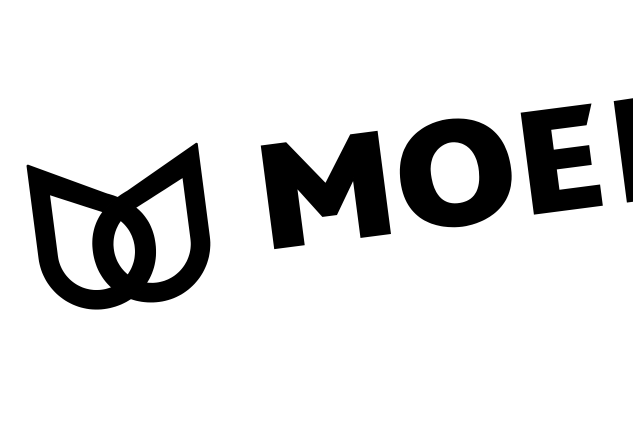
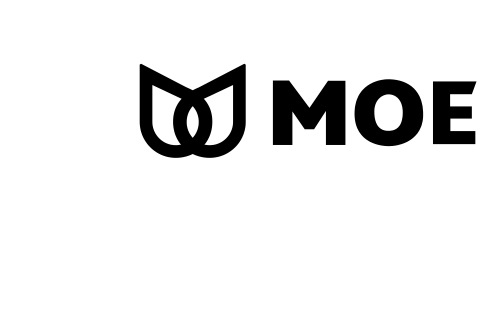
part: (121, 229) -> (192, 110), moved

